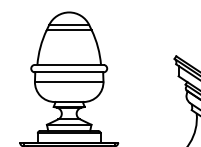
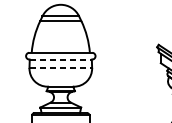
line: (69, 72) -> (61, 59), solid -> dashed
line: (69, 81) -> (61, 67), solid -> dashed

